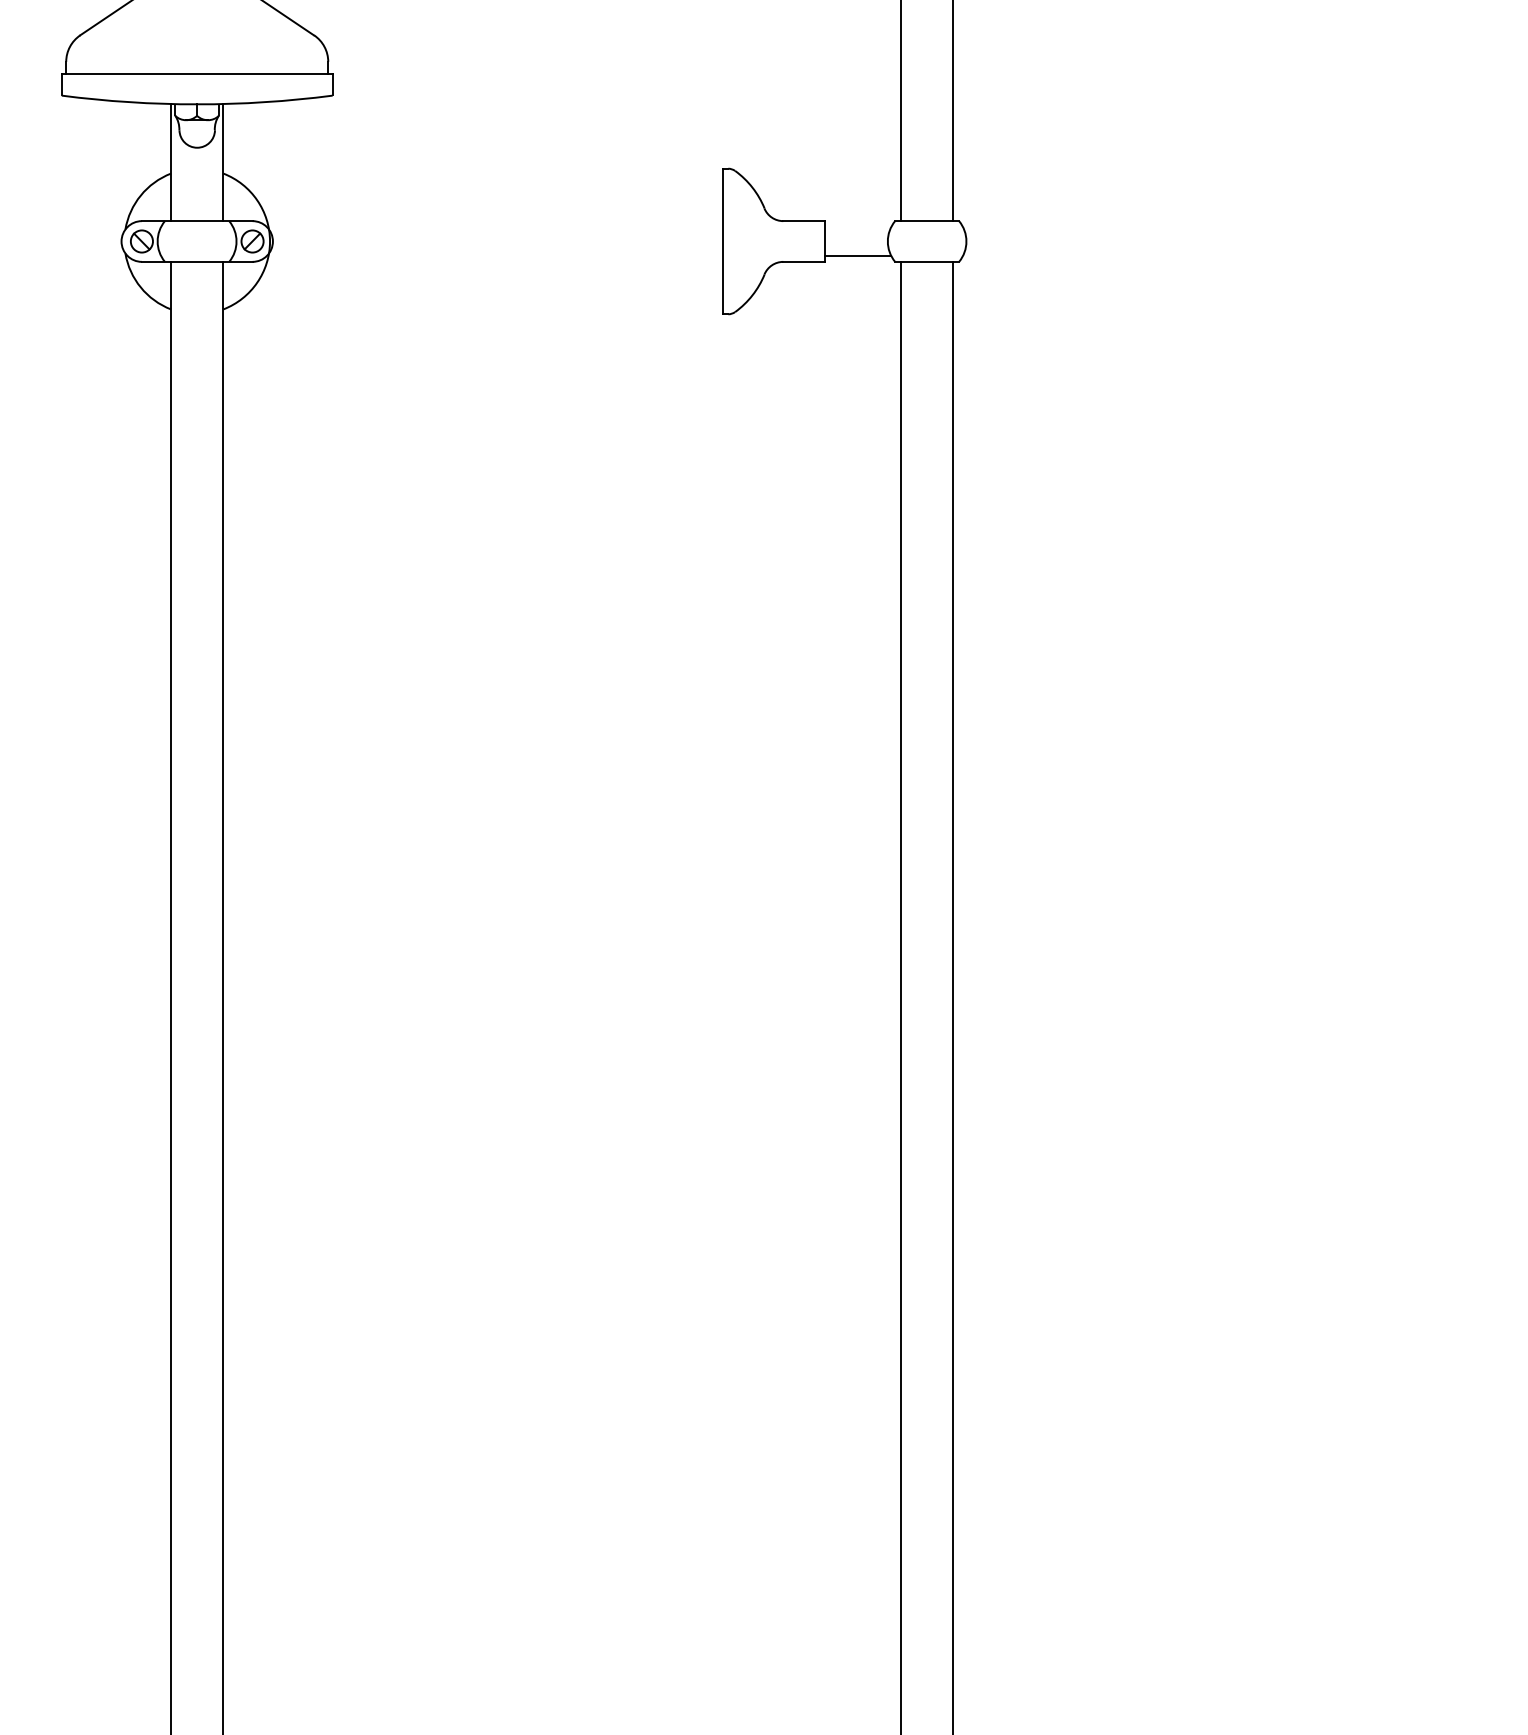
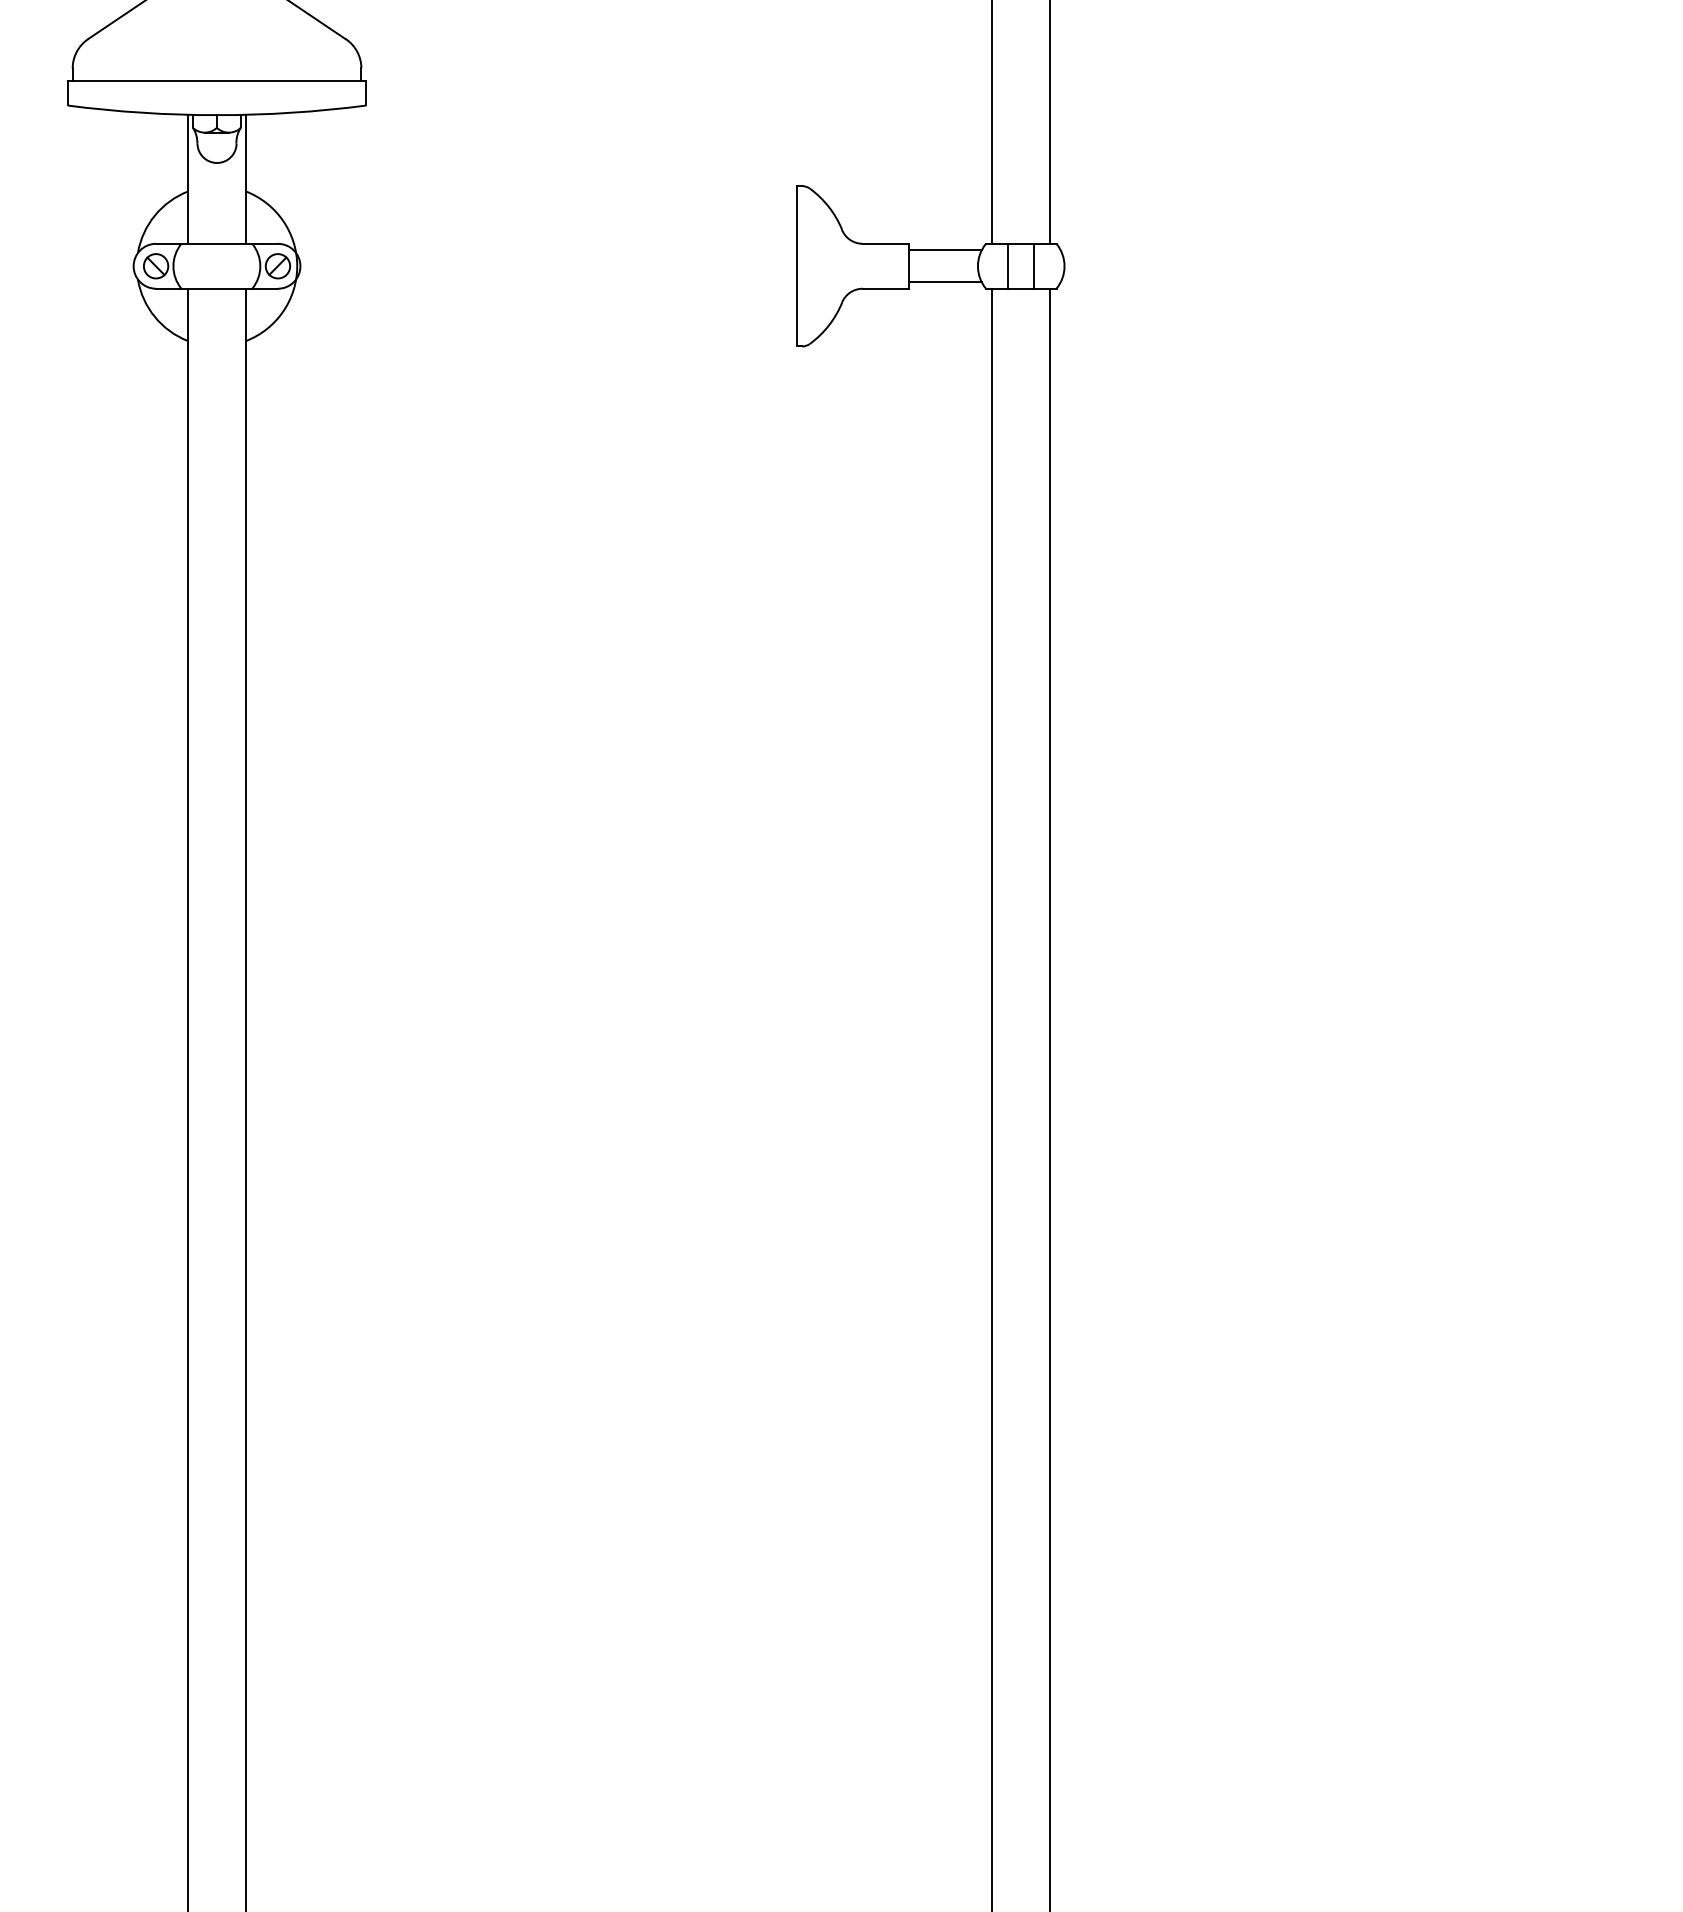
line: (857, 227) -> (944, 250), added
line: (915, 240) -> (1008, 265), added
line: (939, 240) -> (1034, 265), added

